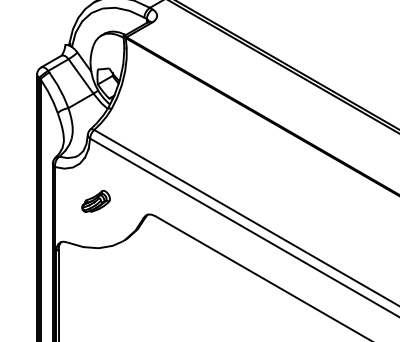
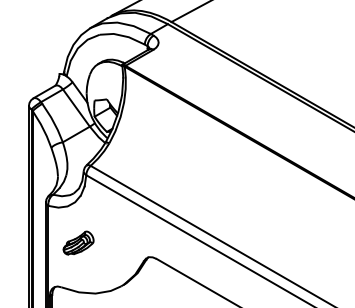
part: (95, 201) -> (78, 243), moved

